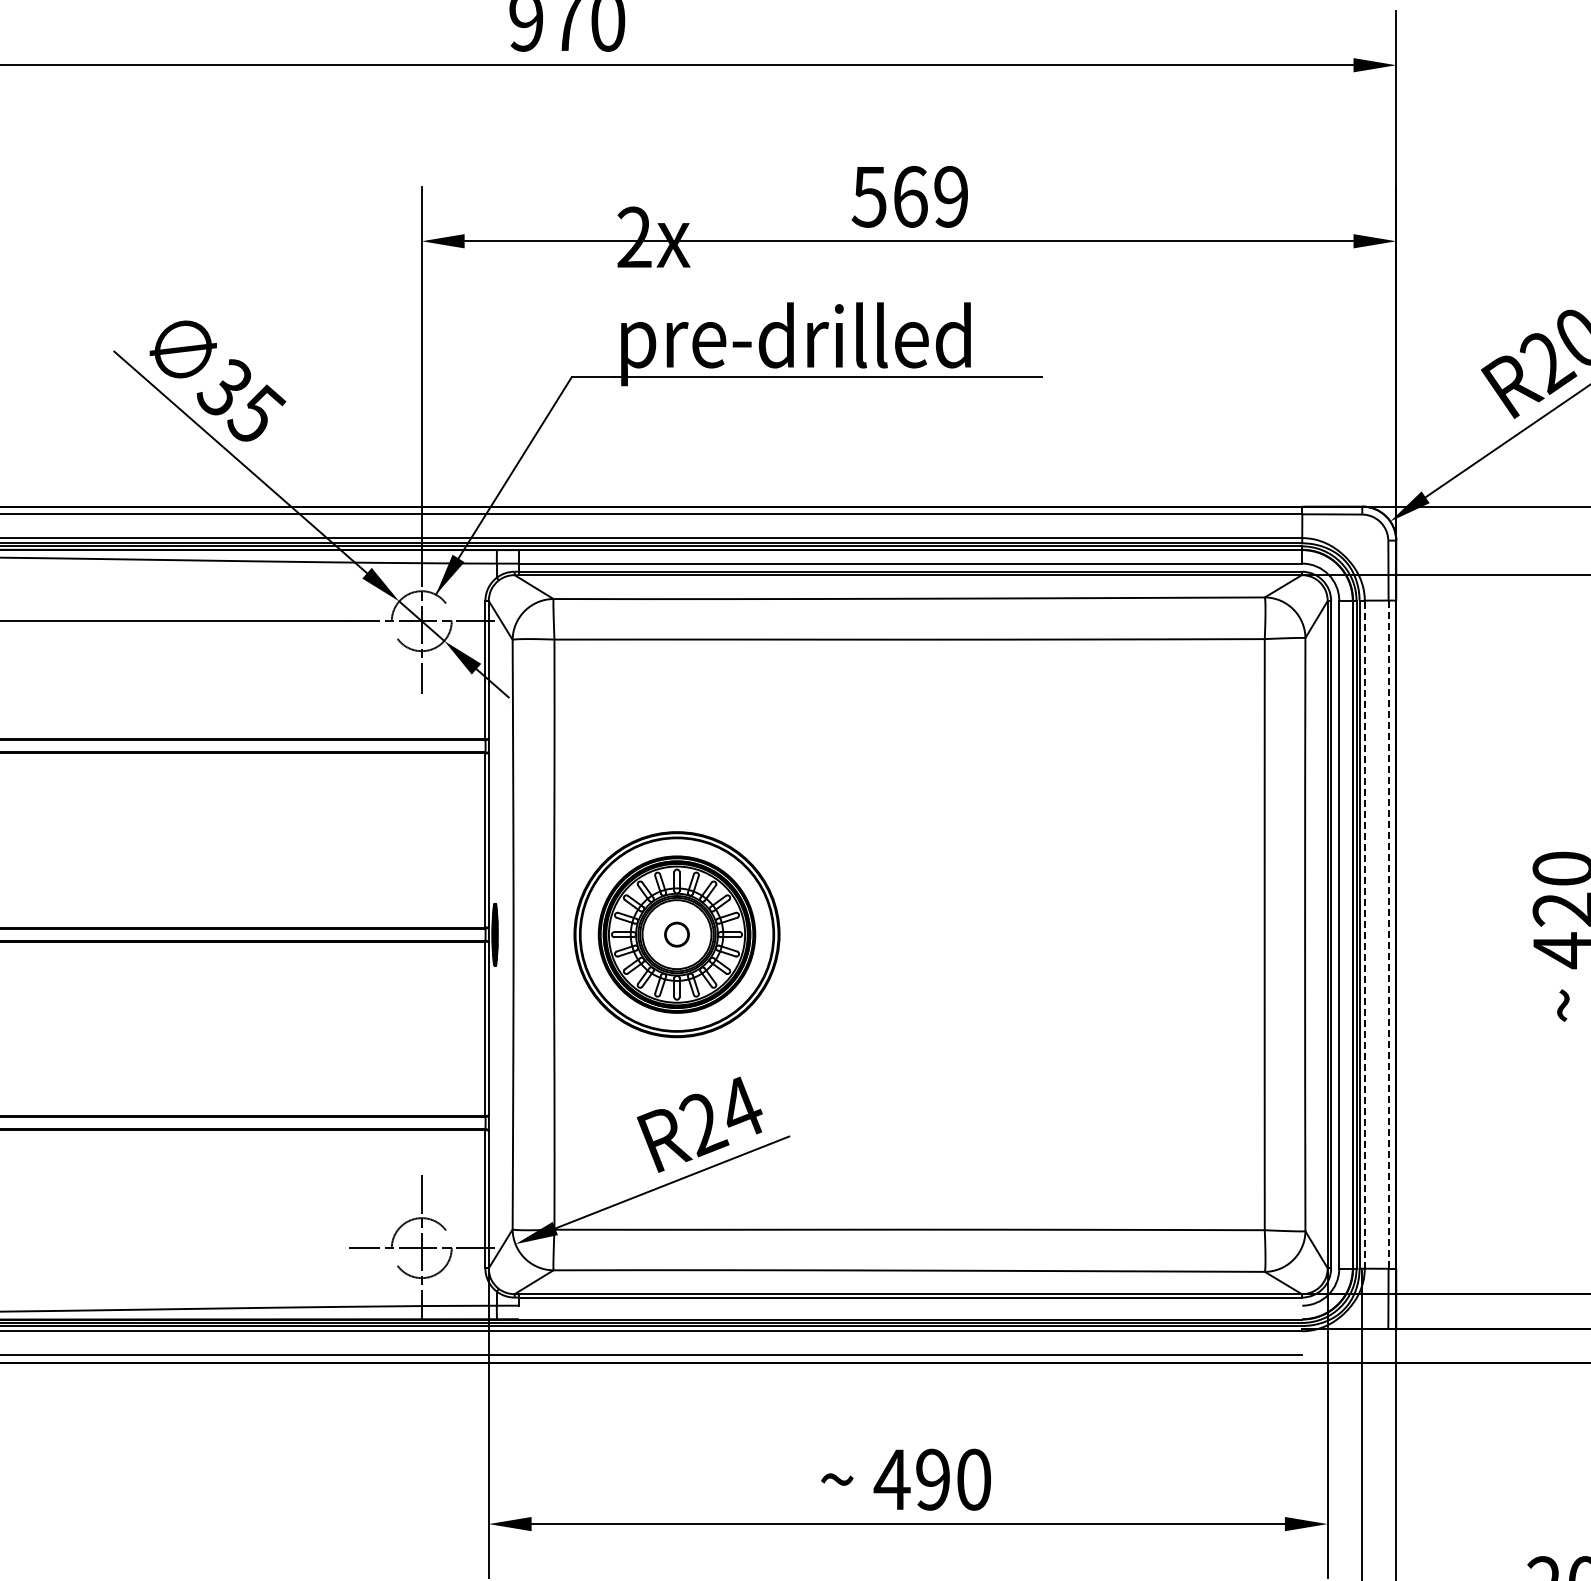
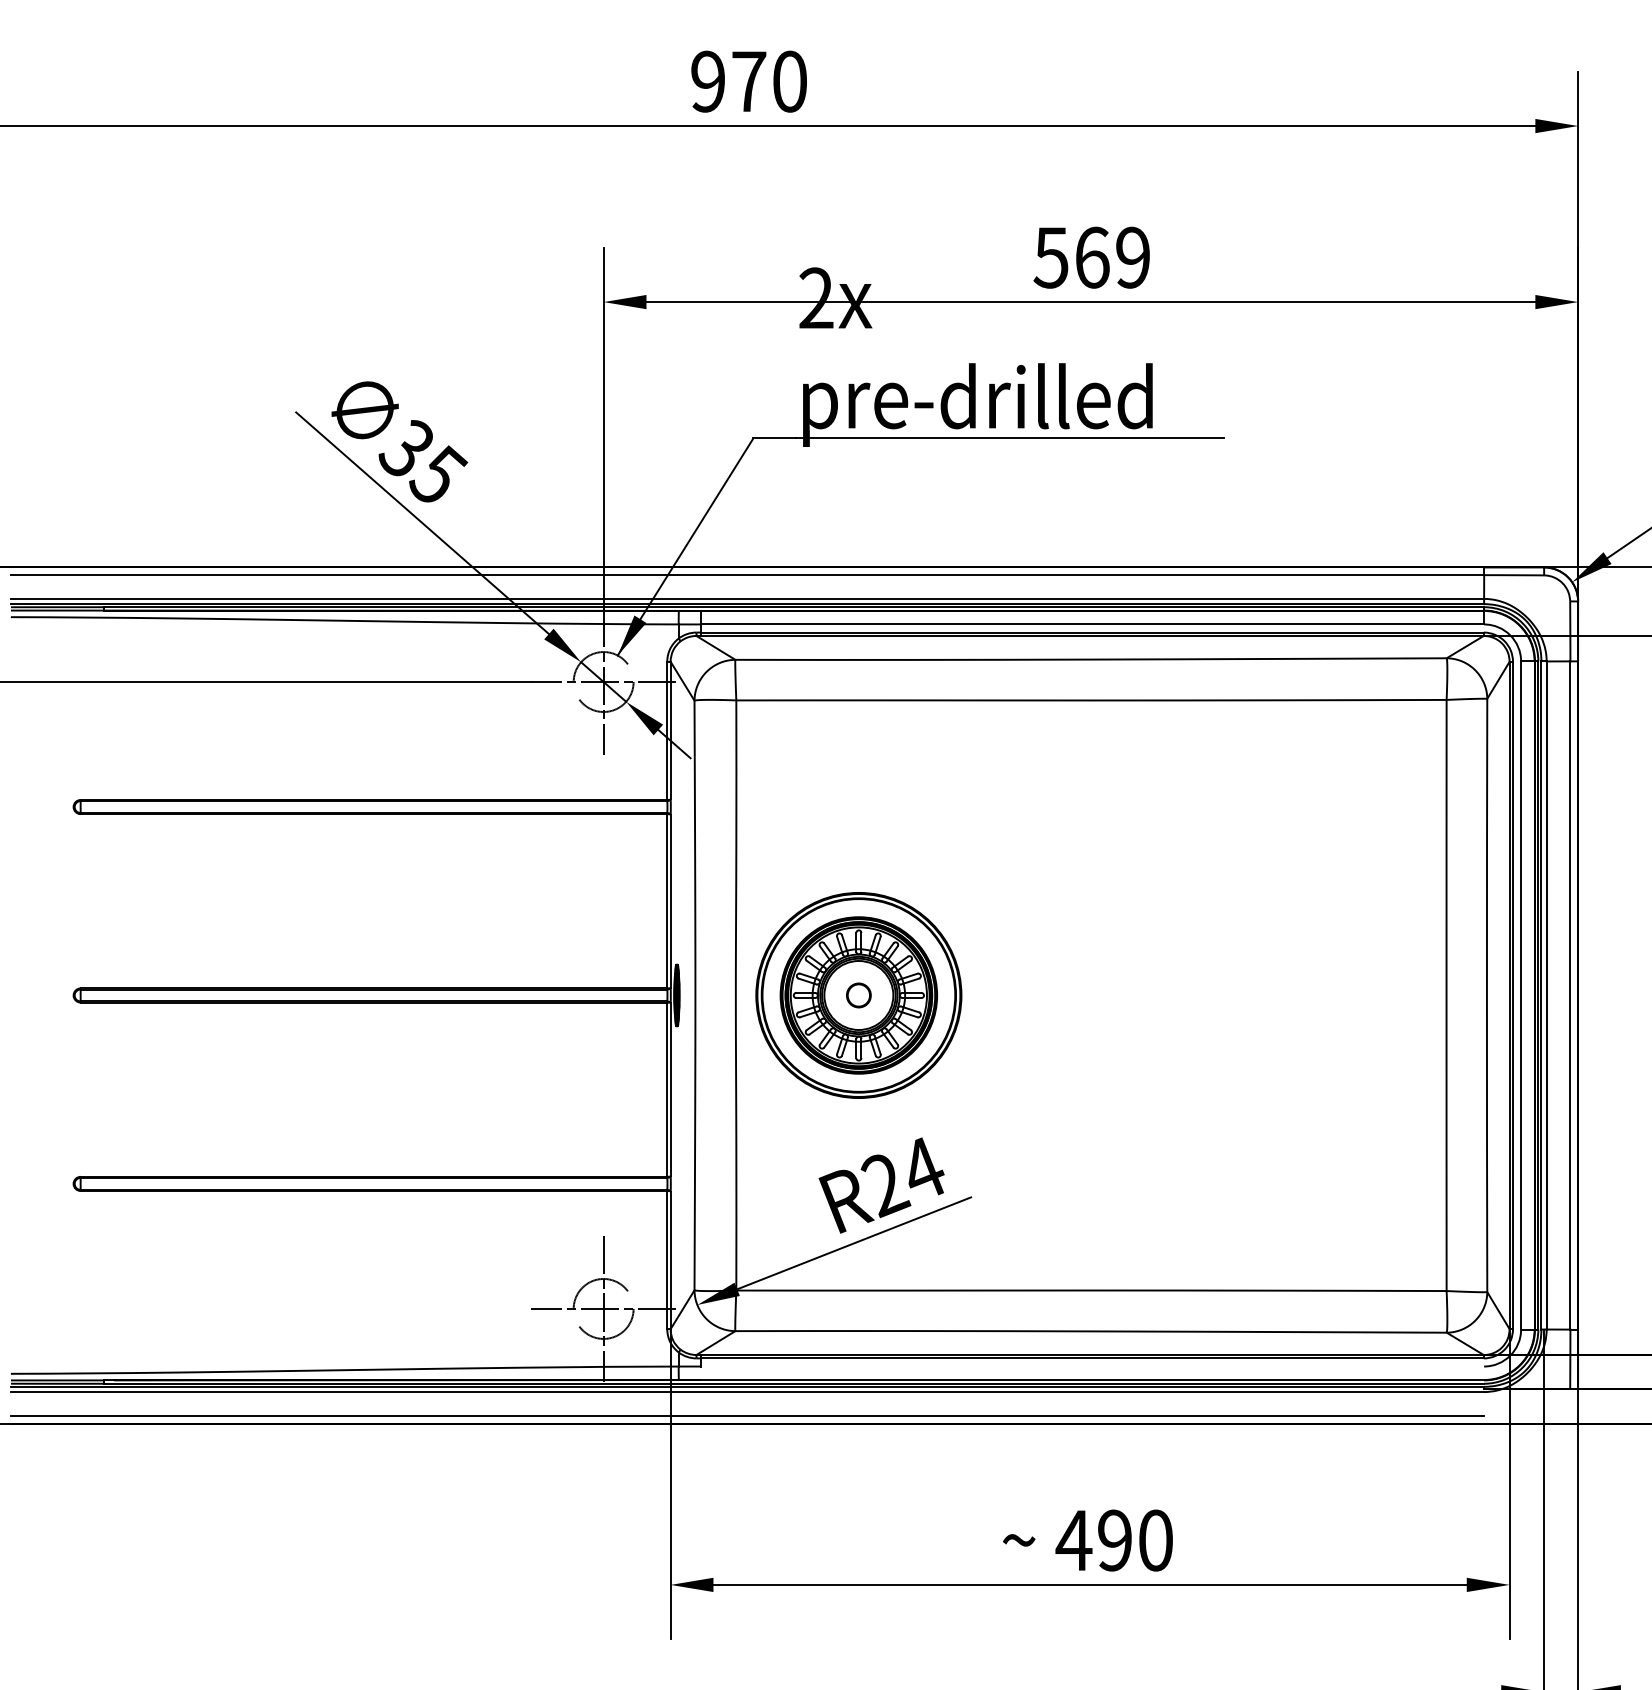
line: (1364, 933) -> (1546, 994), dashed -> solid
line: (1388, 934) -> (1570, 995), dashed -> solid

